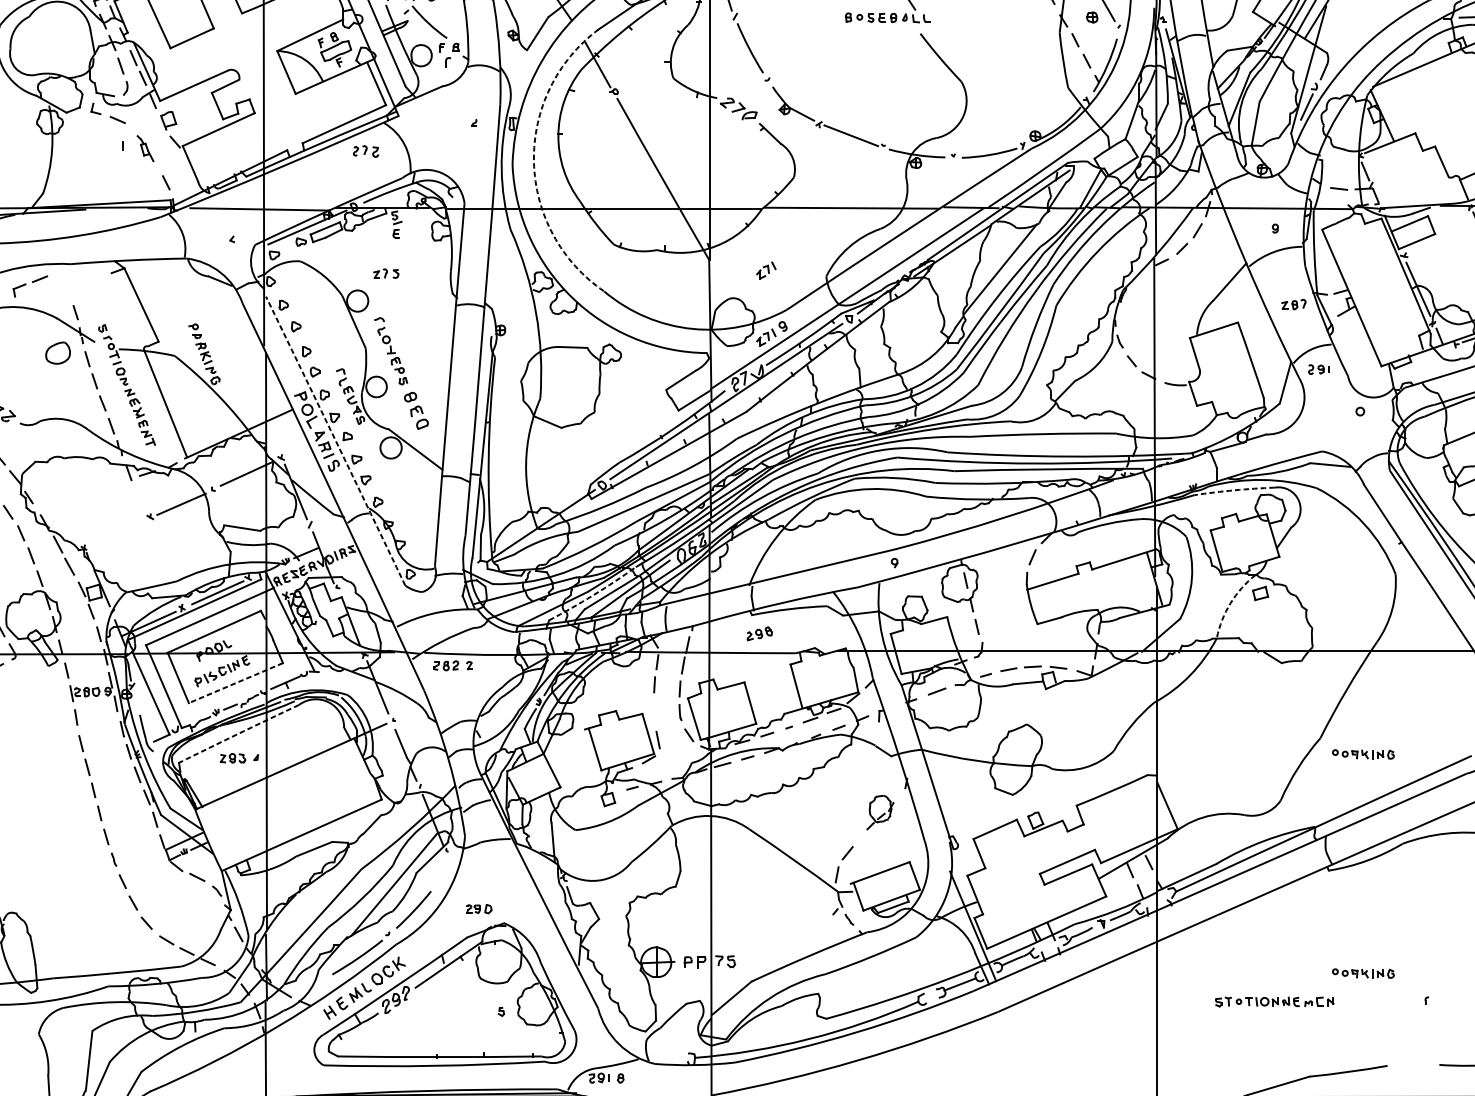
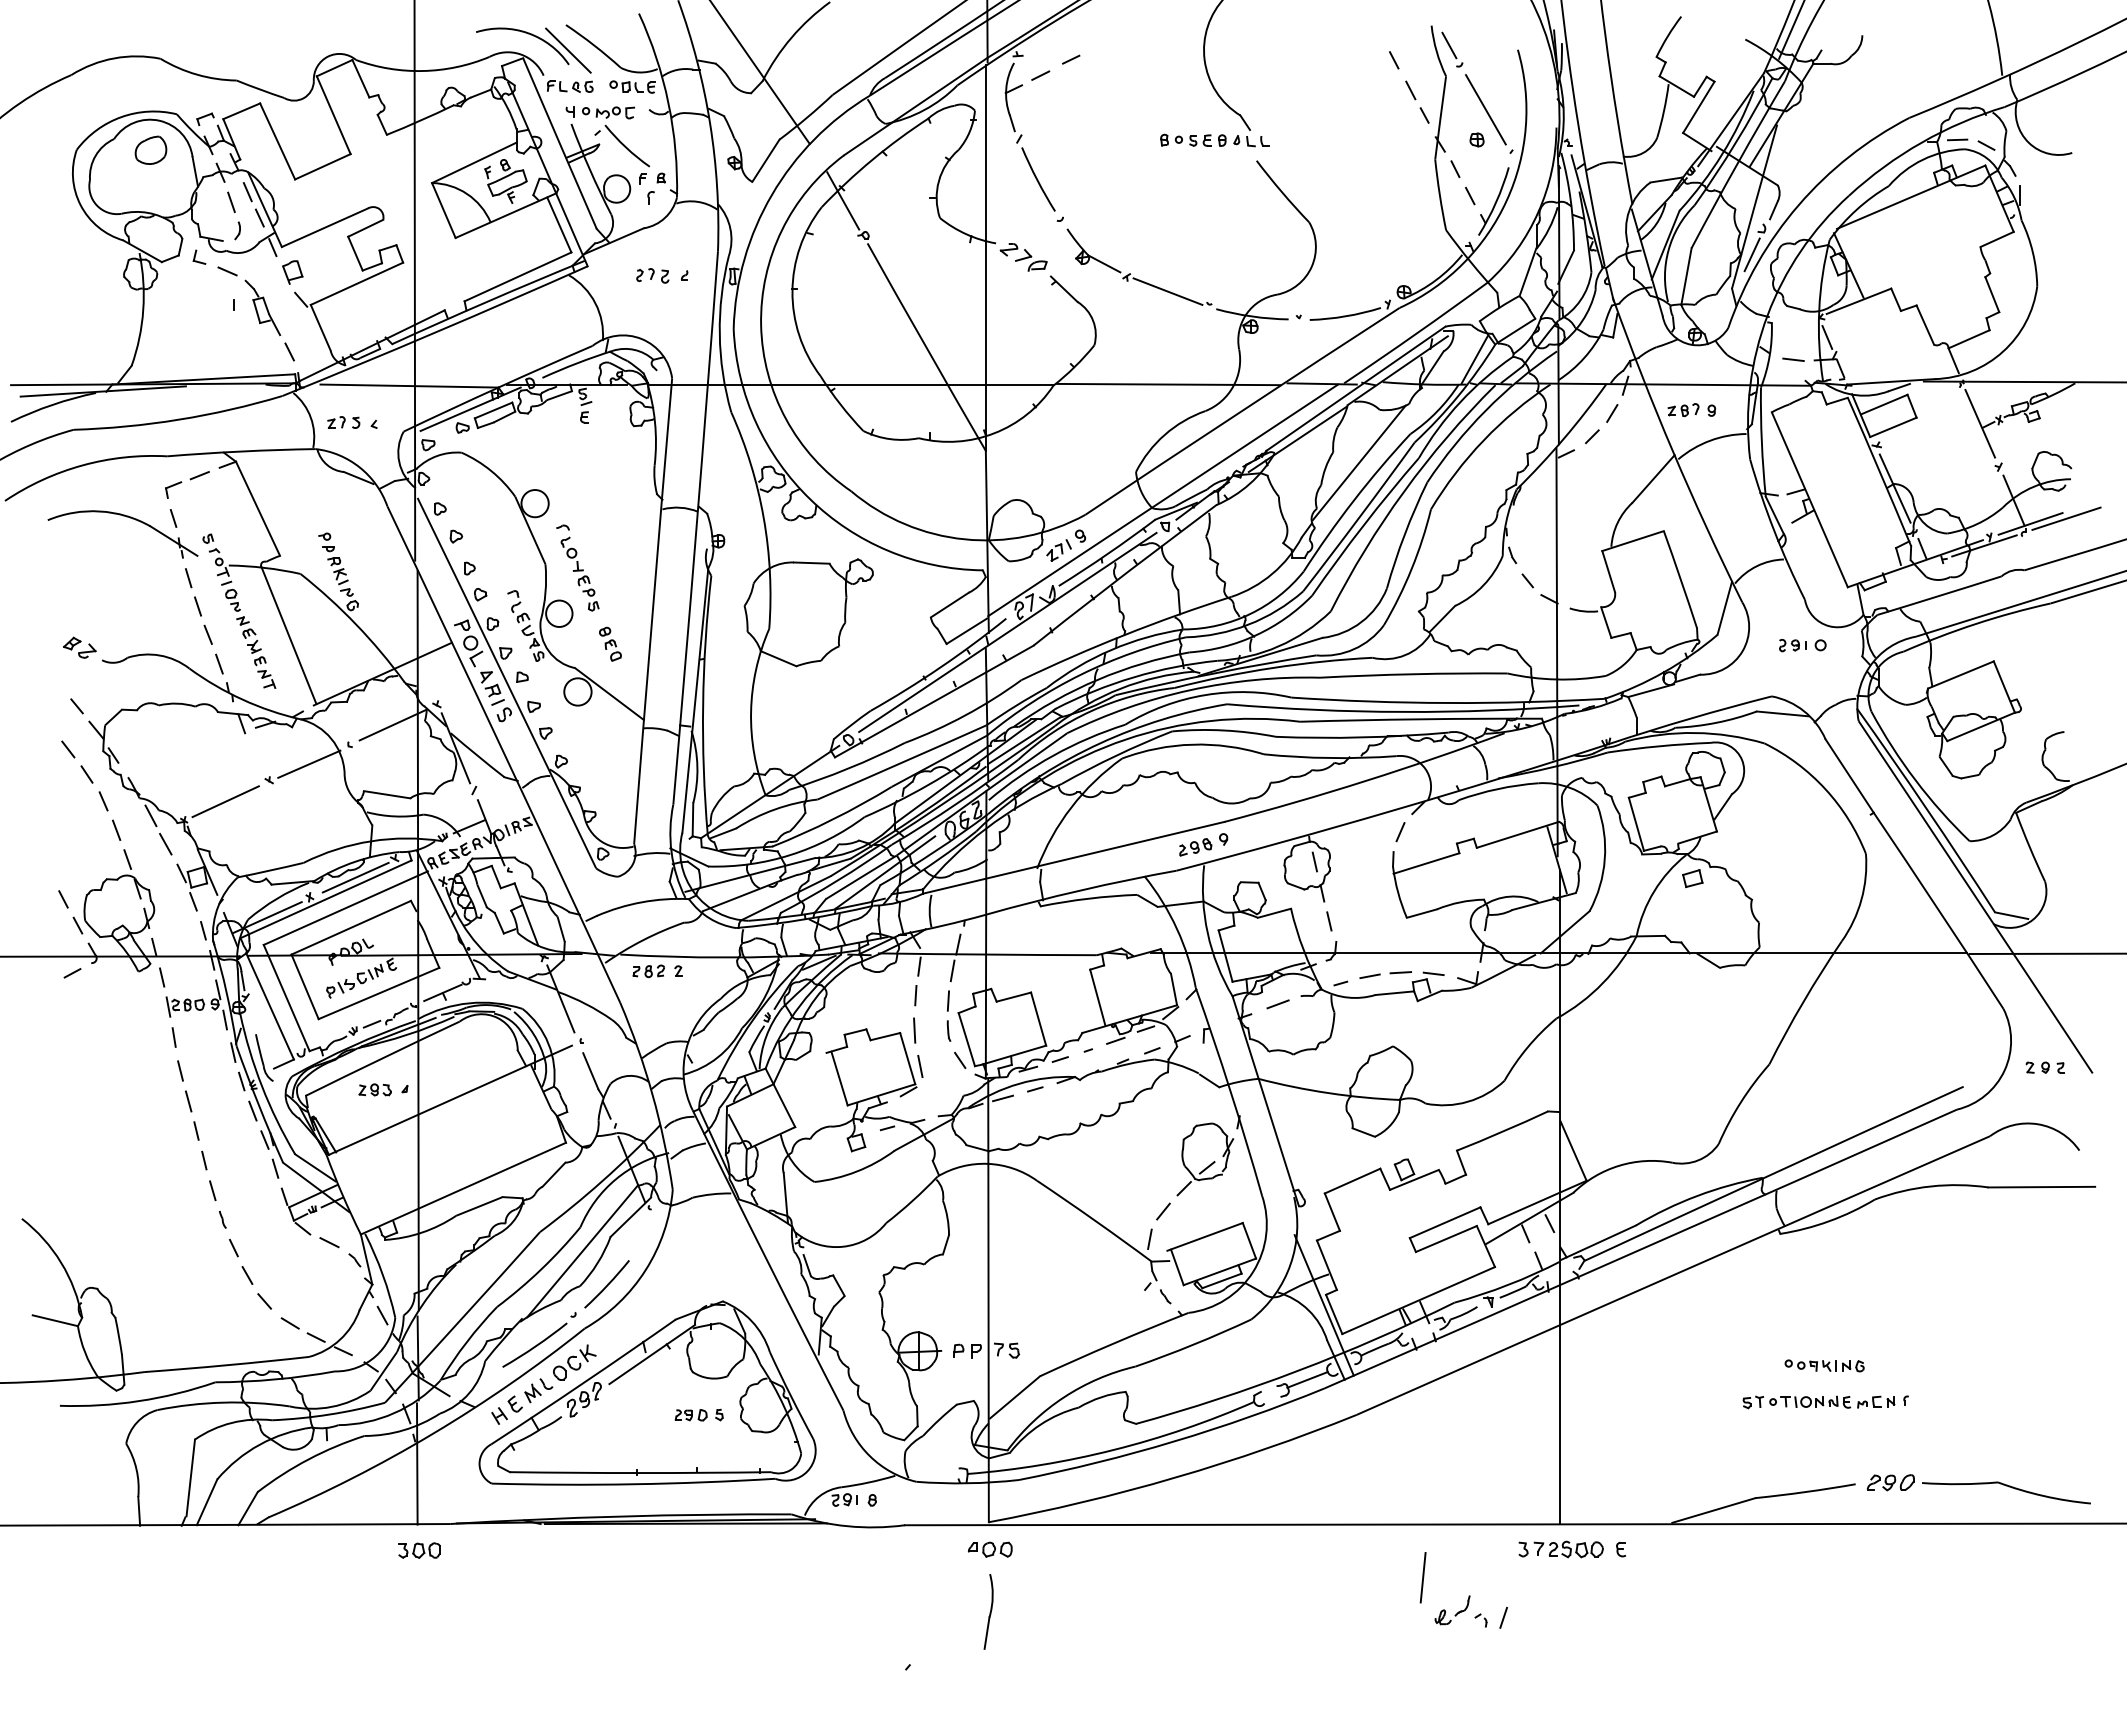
part: (145, 148) -> (262, 307), size x1.67
part: (365, 151) -> (652, 275), moved
arc: (534, 162) -> (761, 325), dashed -> solid
part: (765, 270) -> (1058, 464), removed
part: (386, 273) -> (343, 422), moved
part: (30, 286) -> (187, 484), moved
part: (1293, 304) -> (1683, 410), moved
part: (57, 352) -> (150, 149), moved
part: (1318, 369) -> (1792, 645), moved
part: (416, 410) -> (610, 643), size x0.71
arc: (336, 441) -> (507, 683), dashed -> solid
arc: (1234, 490) -> (1659, 746), dashed -> solid
line: (116, 533) -> (225, 801), added
arc: (593, 595) -> (837, 880), dashed -> solid
arc: (1230, 603) -> (1654, 891), dashed -> solid
part: (759, 633) -> (1195, 847), moved
line: (235, 683) -> (378, 993), dashed -> solid
line: (653, 711) -> (914, 1030), added
arc: (238, 733) -> (382, 1058), dashed -> solid
part: (1363, 754) -> (1824, 1084), removed
part: (880, 812) -> (1205, 1159), size x1.67
part: (478, 909) -> (690, 1415), moved
part: (1274, 1002) -> (1818, 1402), moved
part: (1414, 1064) -> (1890, 1482), added

